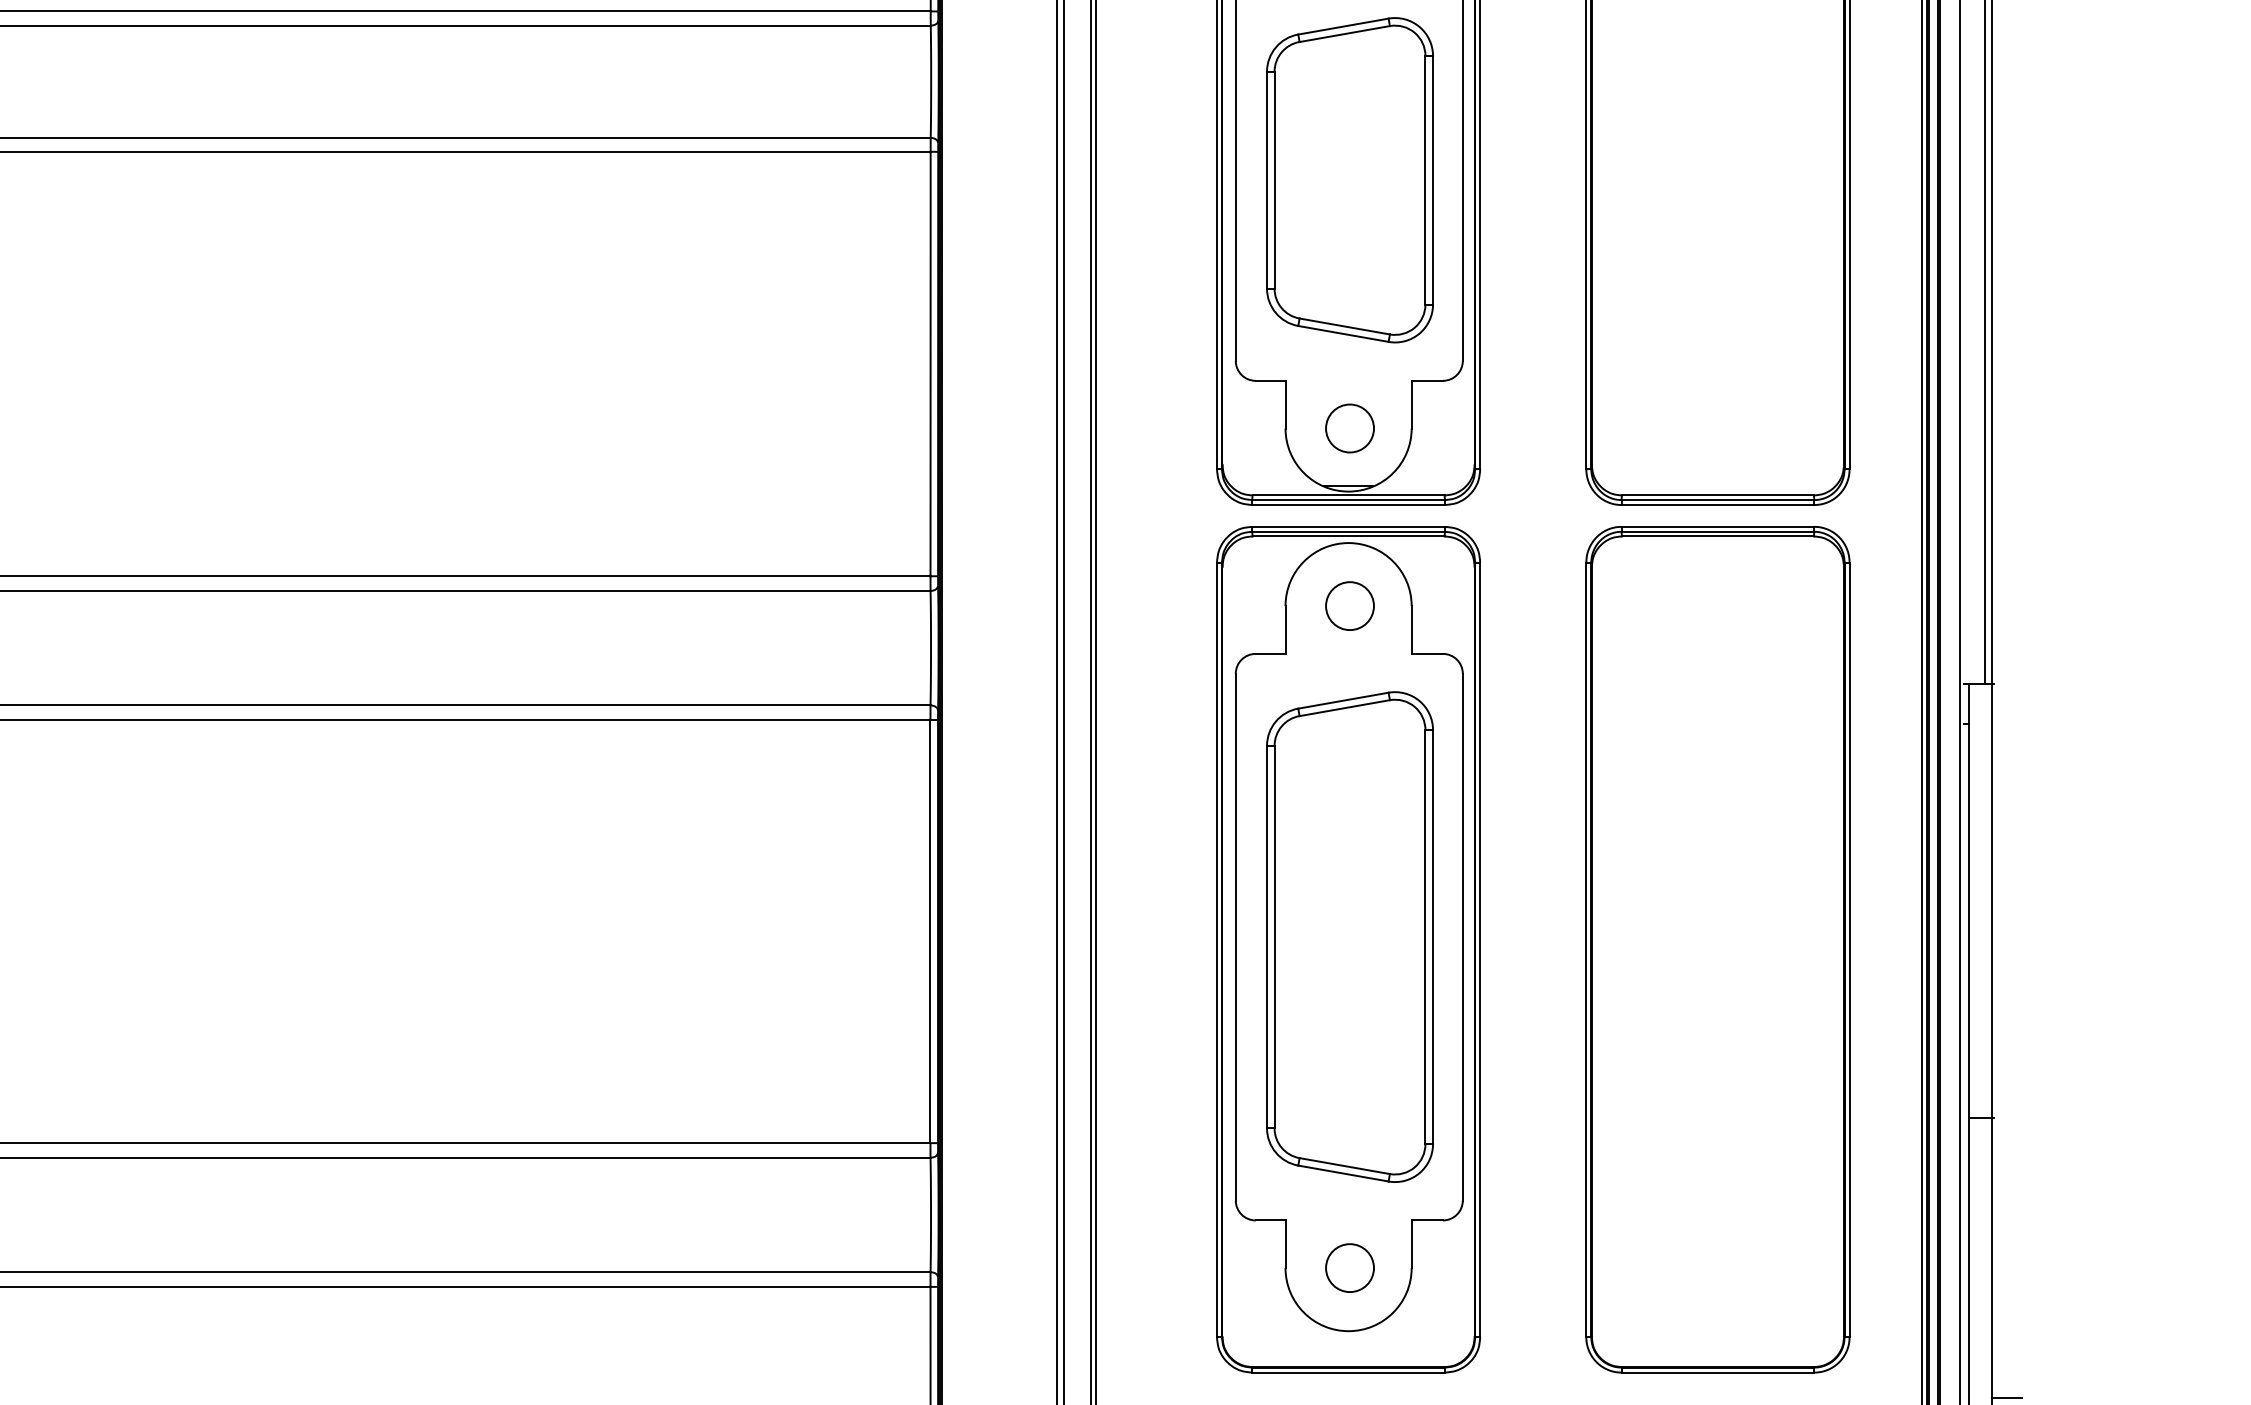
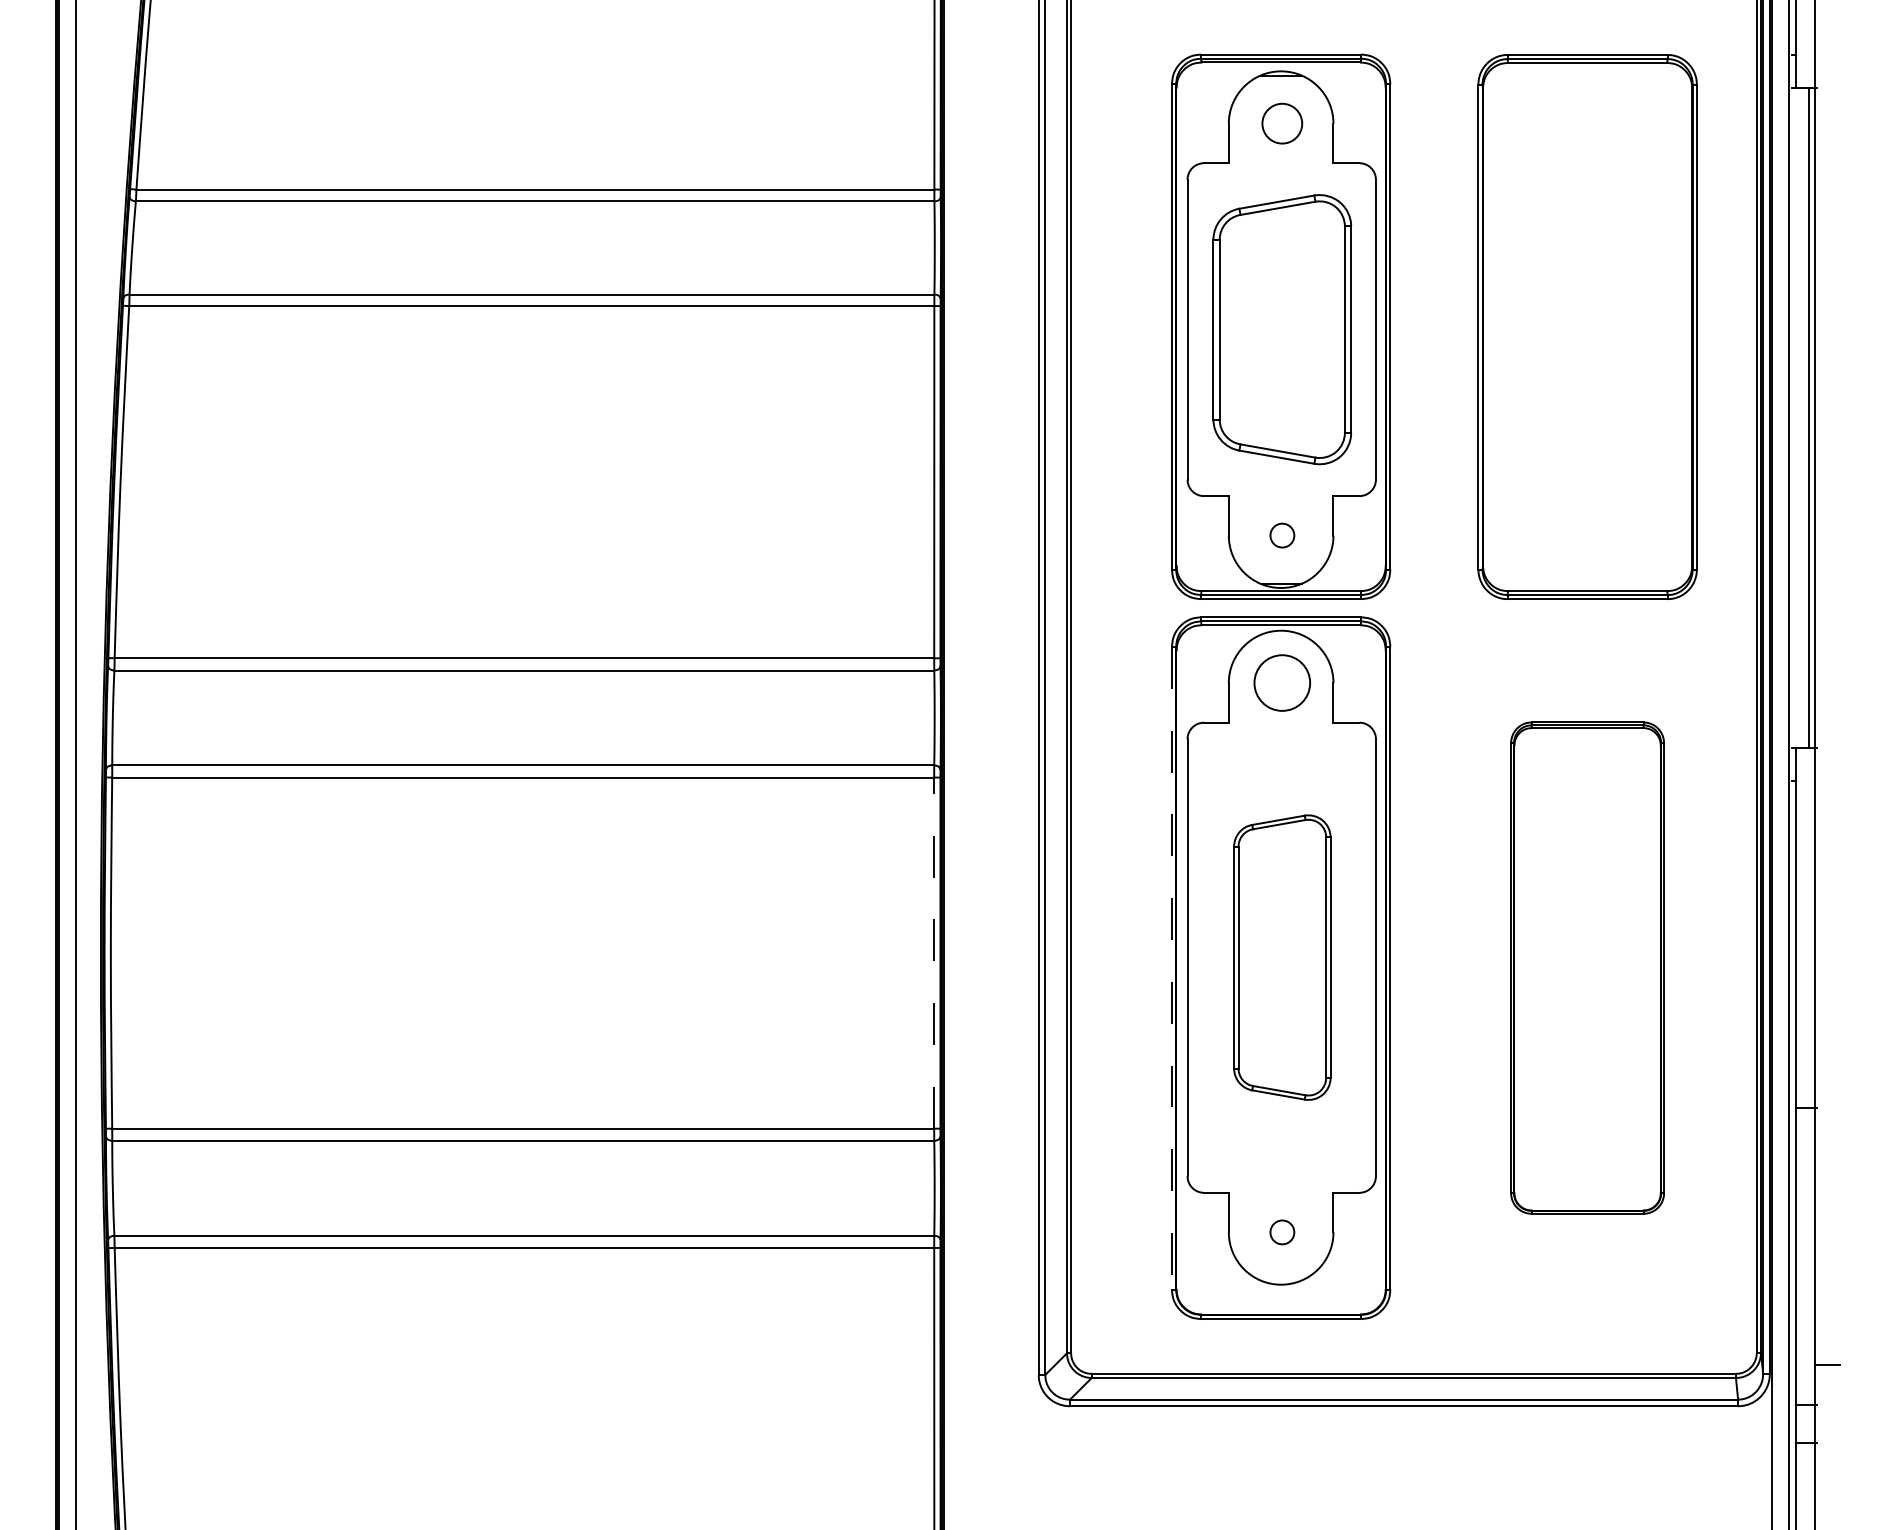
circle: (1350, 428) -> (1282, 535), size x0.6
circle: (1350, 605) -> (1282, 682), size x1.4
line: (930, 932) -> (934, 953), solid -> dashed
part: (1350, 936) -> (1282, 957), size x0.7
part: (1717, 948) -> (1587, 967), size x0.7
line: (1216, 950) -> (1171, 968), solid -> dashed
circle: (1350, 1268) -> (1282, 1232), size x0.6
line: (2007, 1398) -> (1827, 1340), removed

